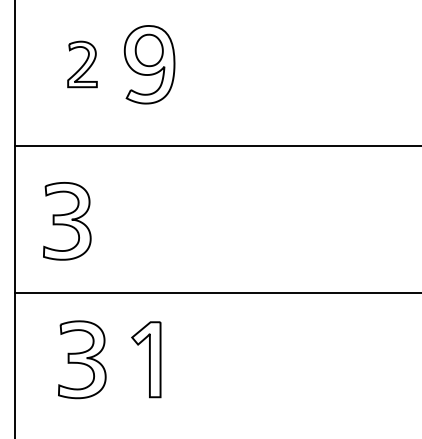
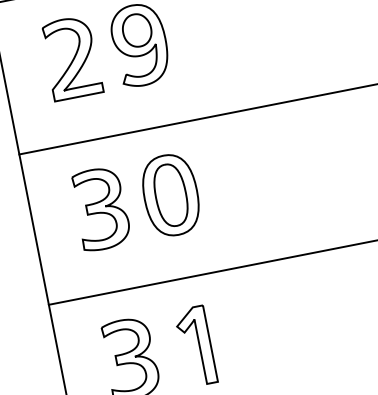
part: (82, 64) -> (71, 58), size x1.67
part: (150, 211) -> (170, 194), added
part: (67, 221) -> (101, 209), moved

